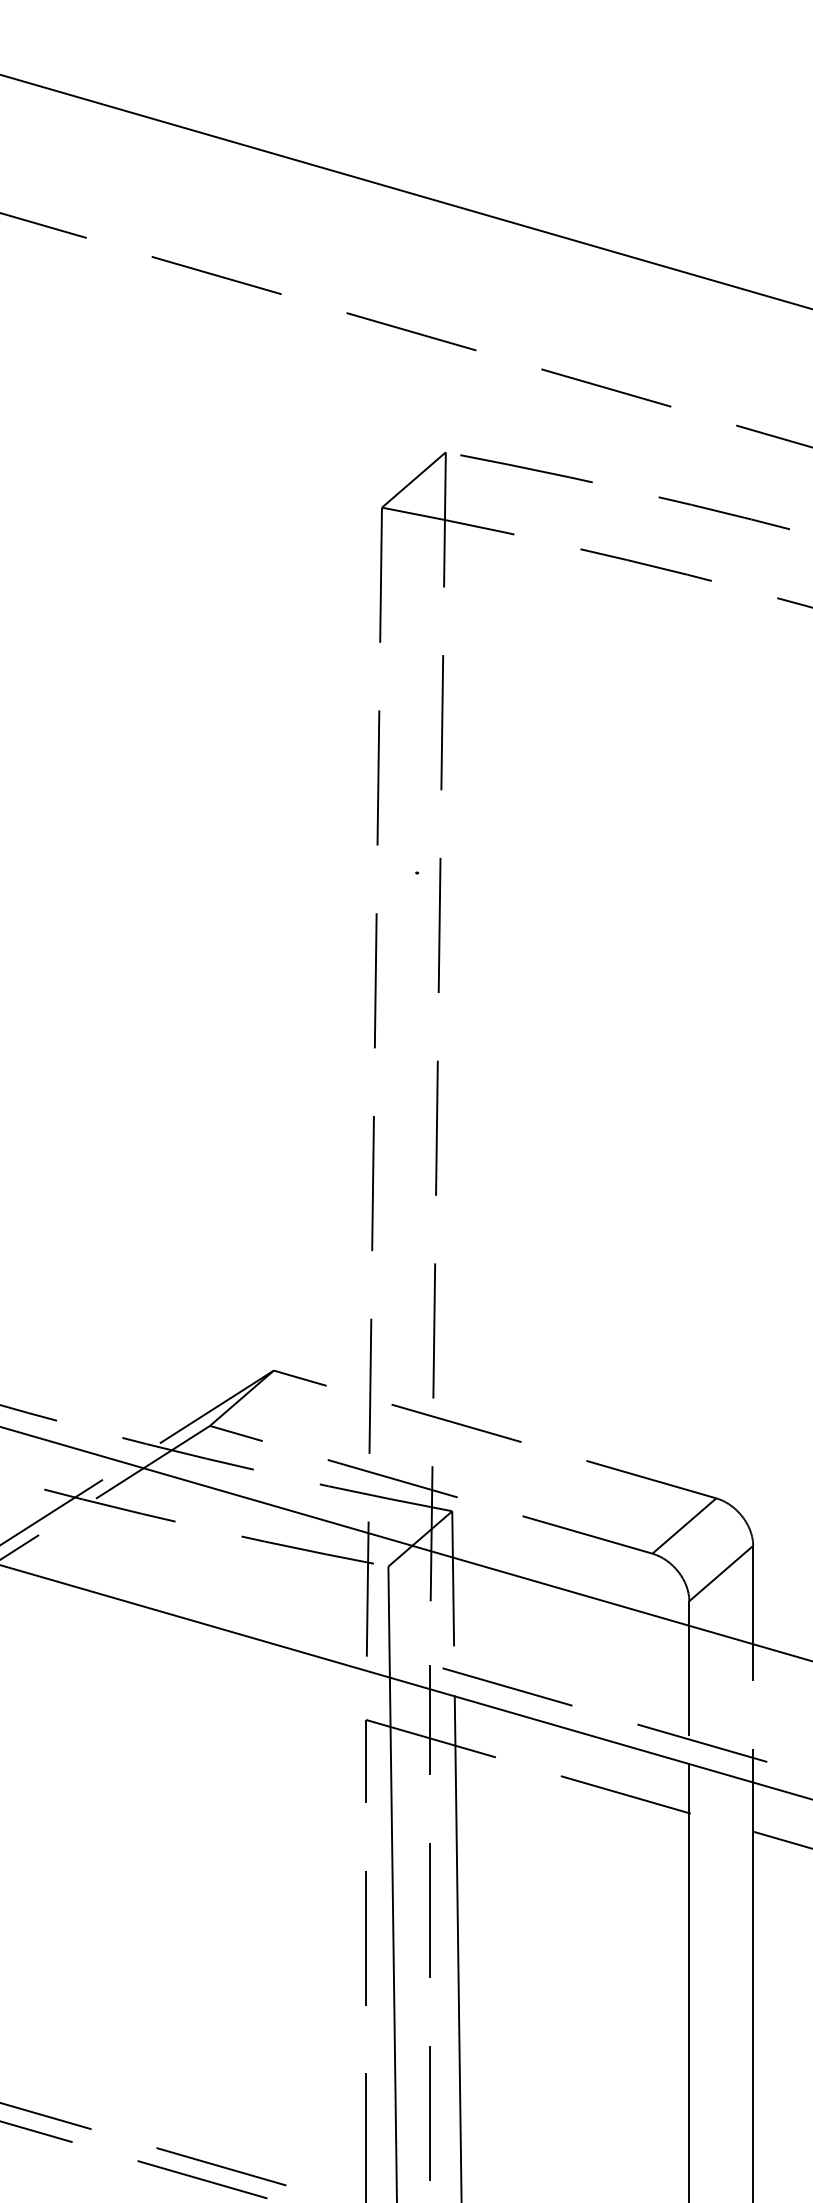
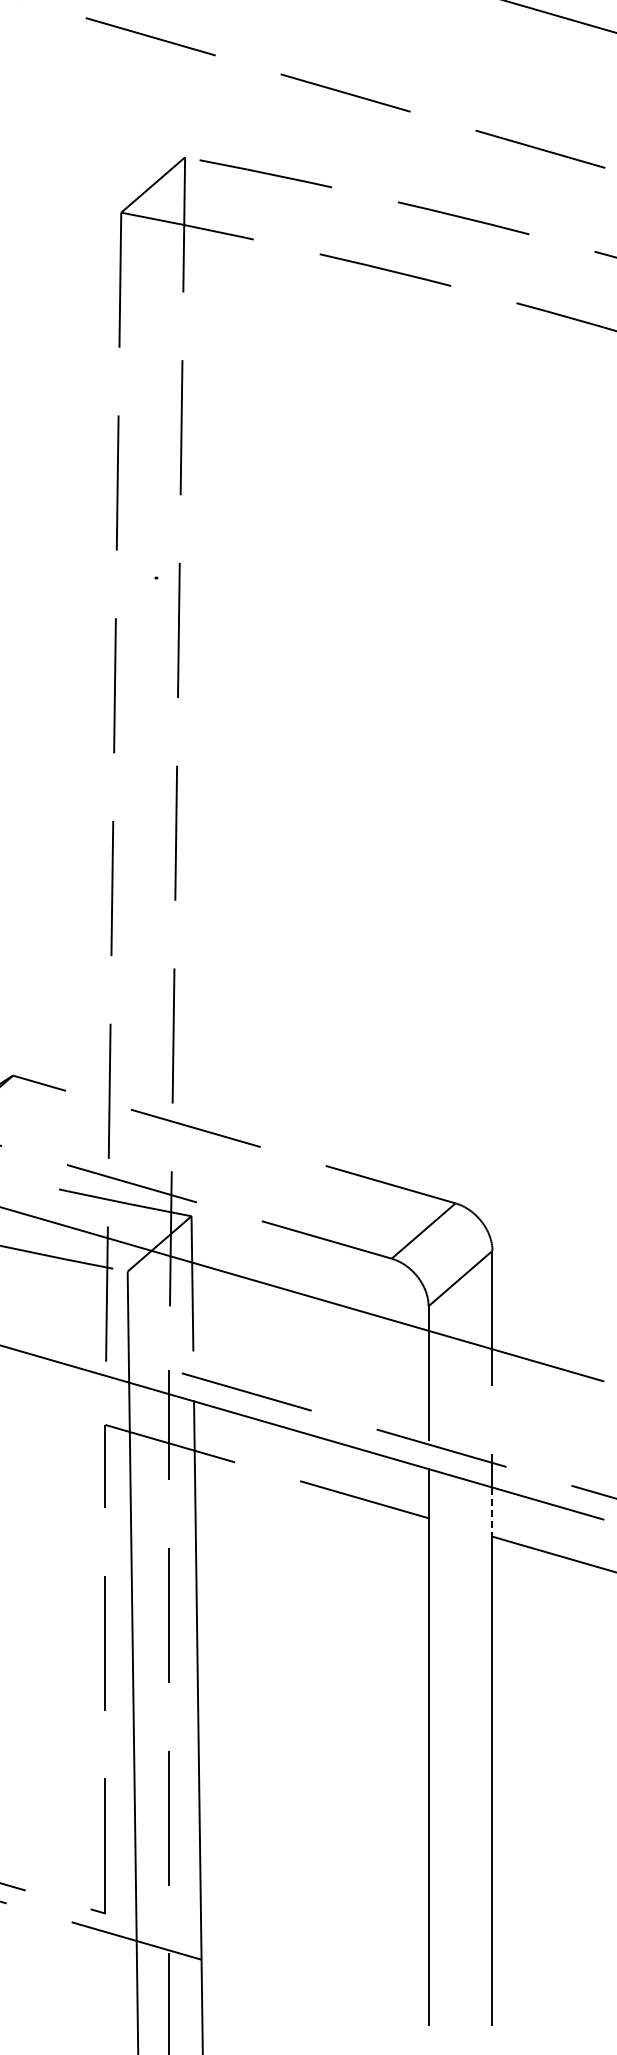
line: (753, 1807) -> (492, 1512), solid -> dashed

